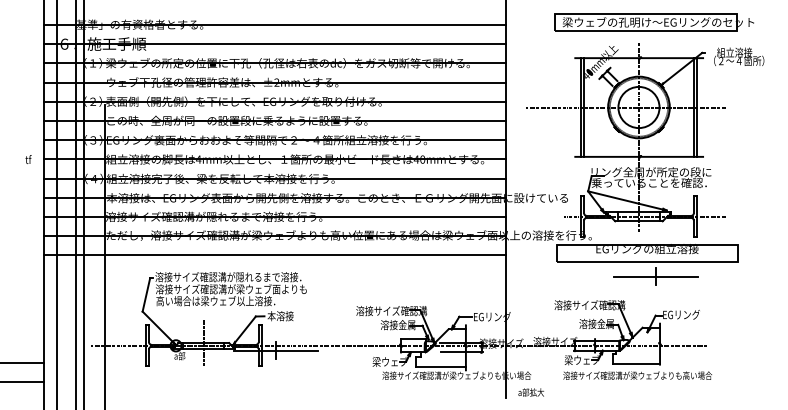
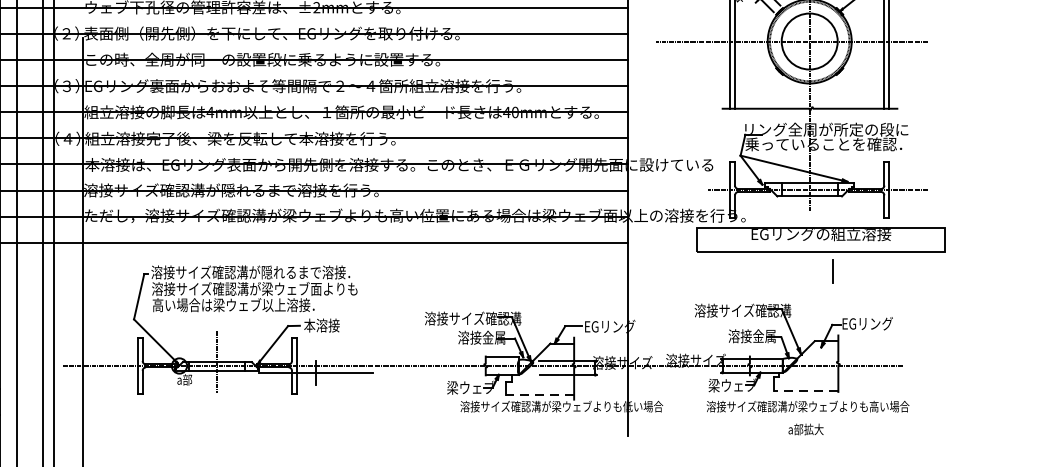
line: (656, 276) -> (833, 271), removed
line: (636, 363) -> (806, 390), solid -> dashed
line: (440, 367) -> (539, 395), solid -> dashed
text: (530, 392) -> (804, 429), moved

